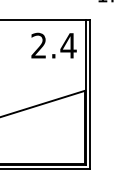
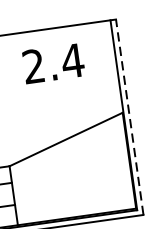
text: (53, 45) -> (52, 63), moved
line: (90, 94) -> (130, 116), solid -> dashed

